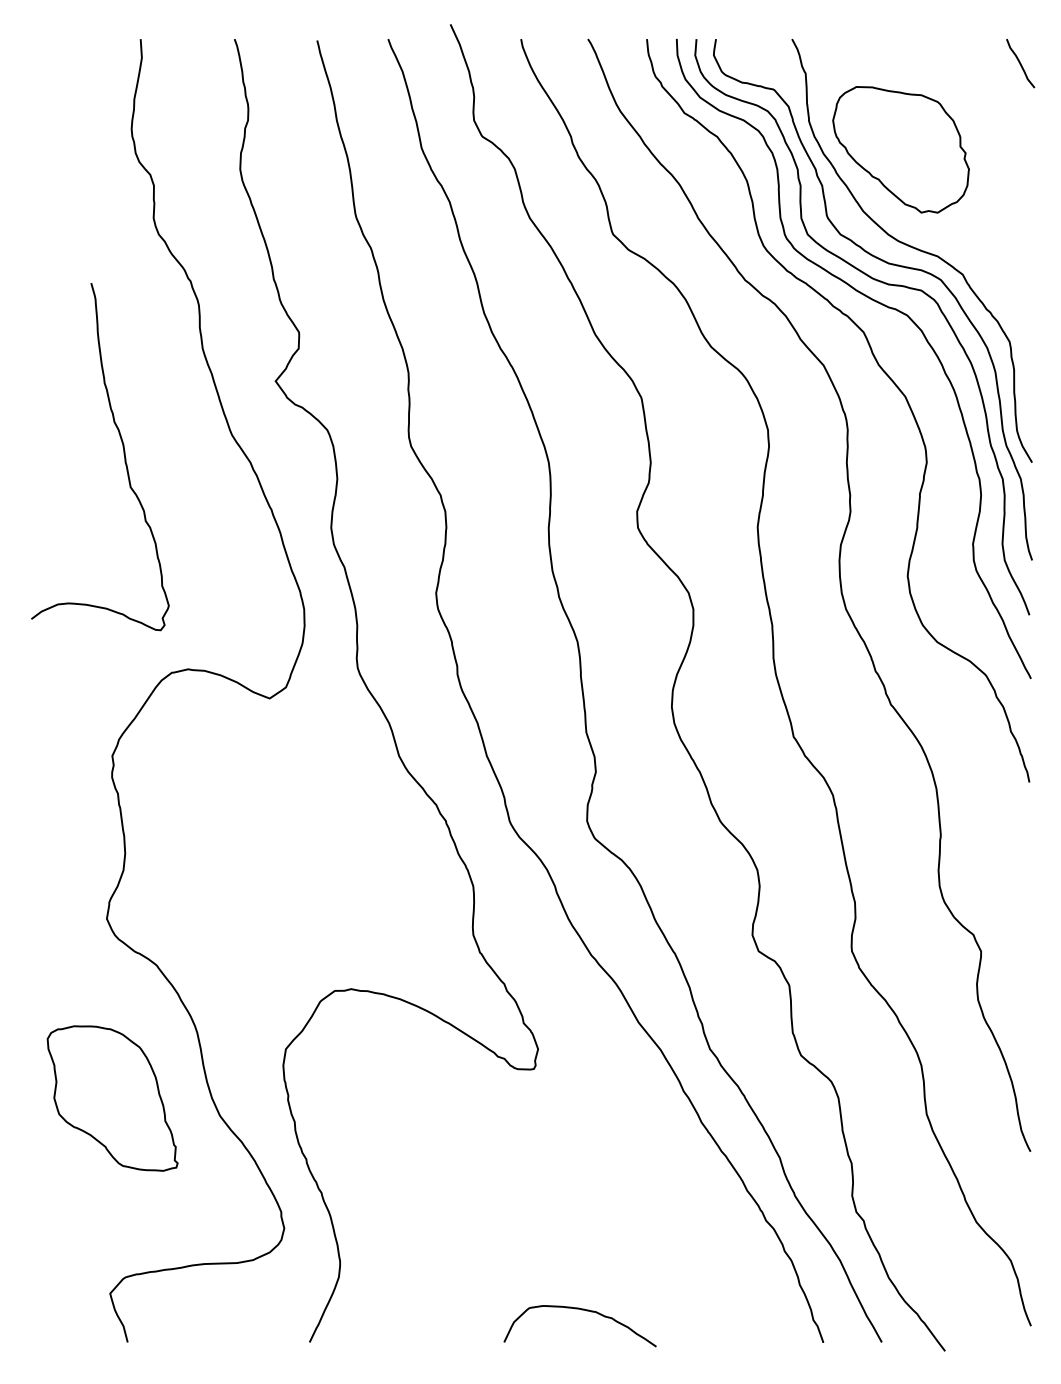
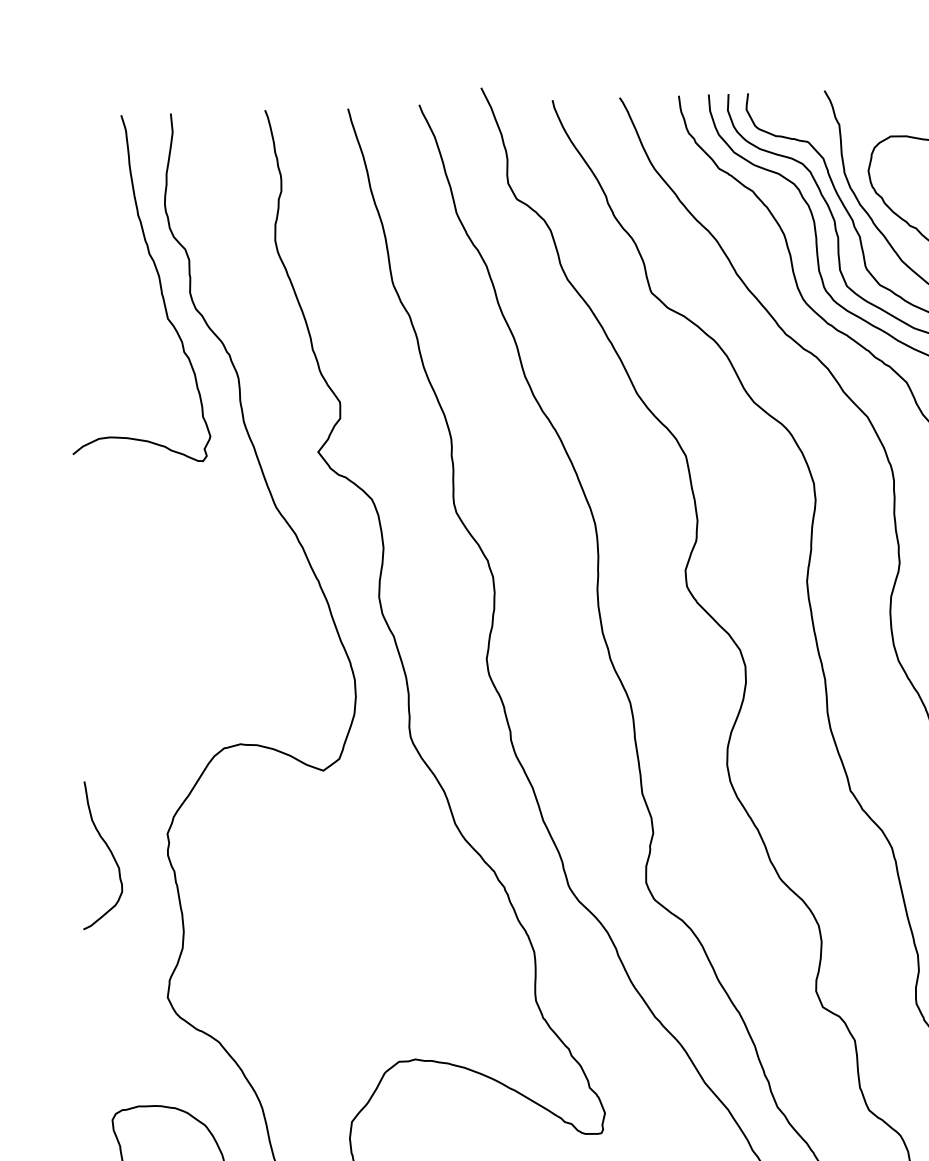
curve: (123, 454) -> (159, 286), moved
curve: (53, 770) -> (108, 850), added

